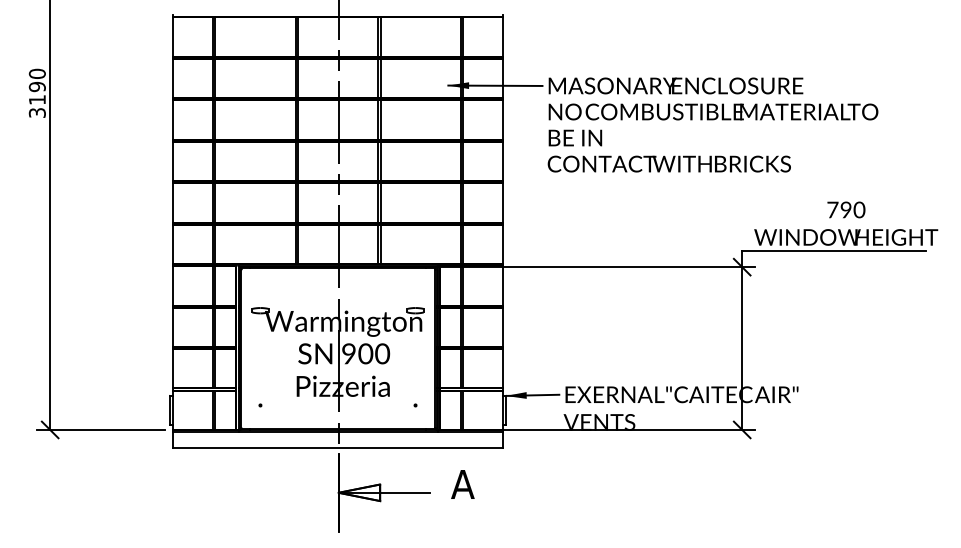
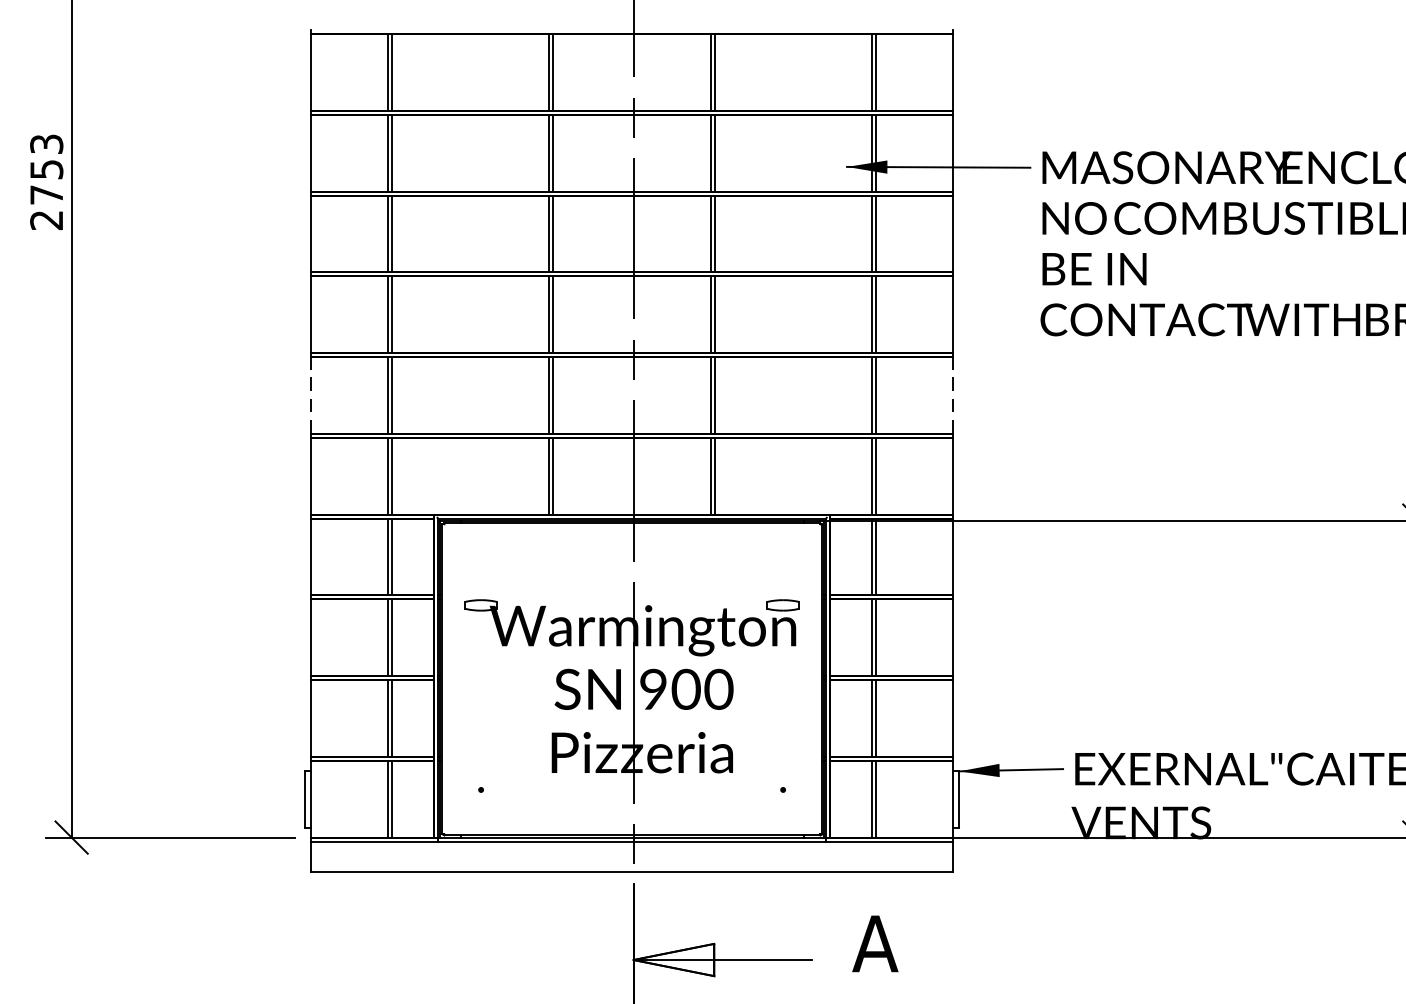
text: (36, 92) -> (44, 180), 3190 -> 2753
line: (173, 202) -> (311, 394), solid -> dashed
line: (502, 202) -> (952, 394), solid -> dashed

